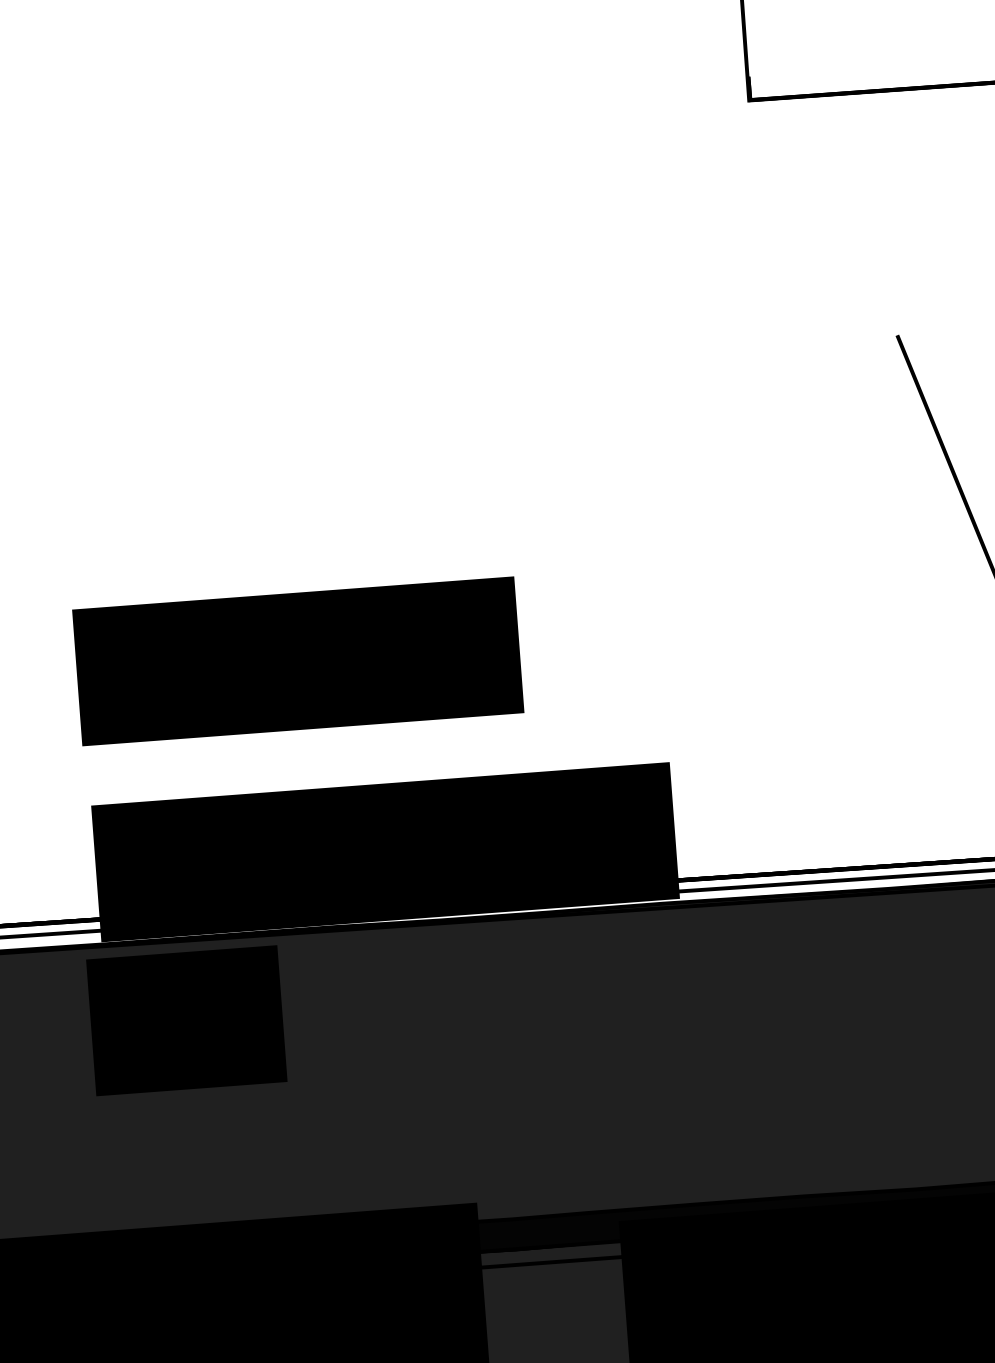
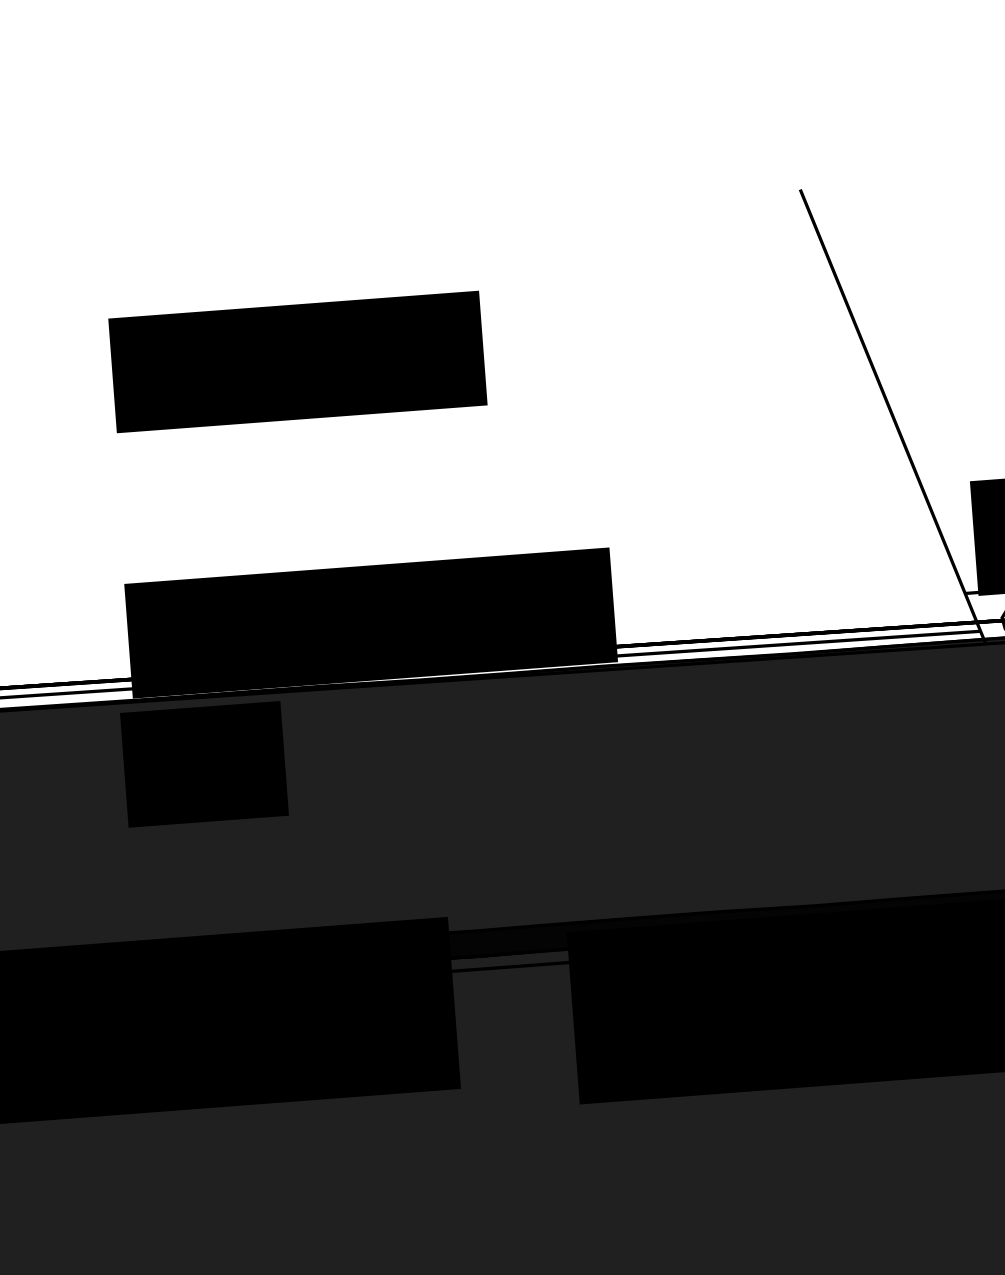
text: (297, 660) -> (297, 361), moved

